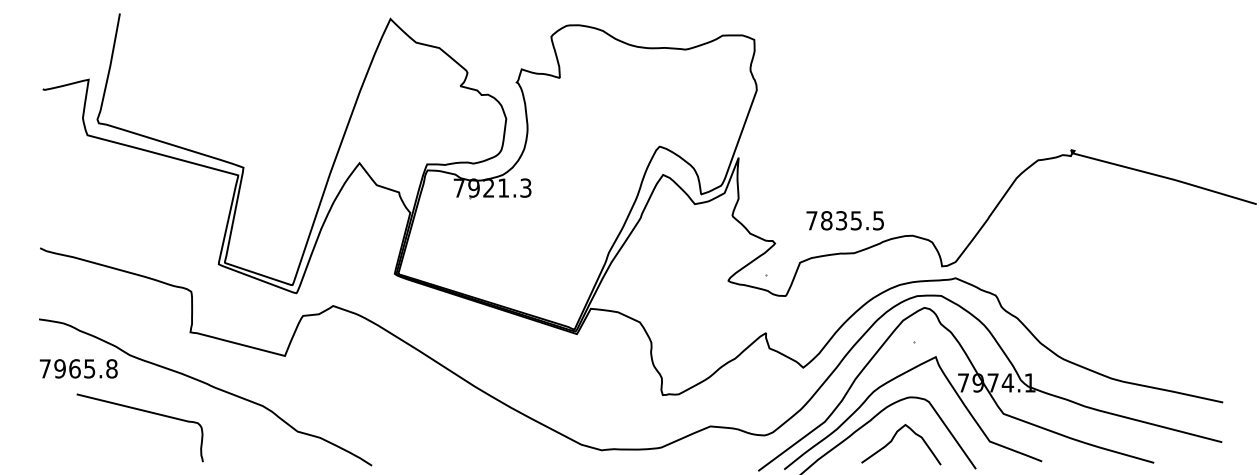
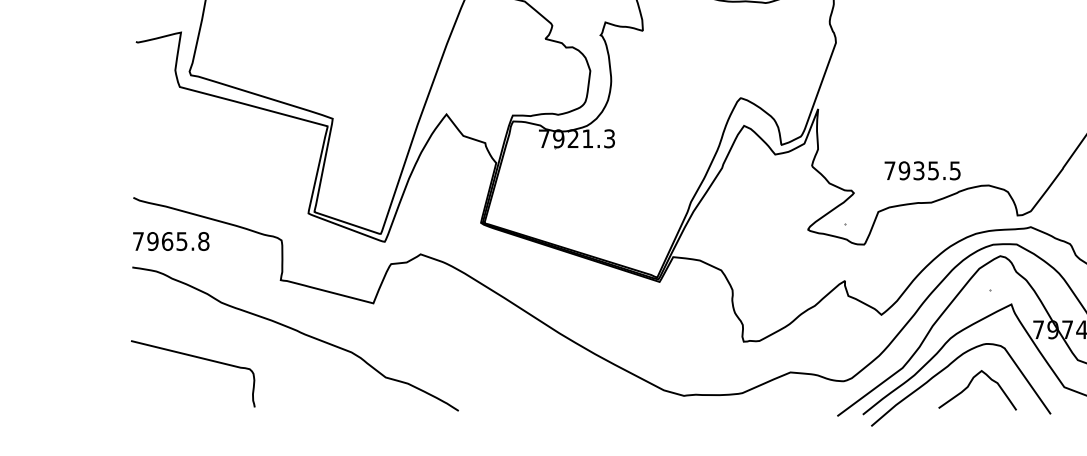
text: (826, 220) -> (904, 170), 7835.5 -> 7935.5
text: (78, 368) -> (170, 241), moved
curve: (141, 411) -> (194, 357), moved

